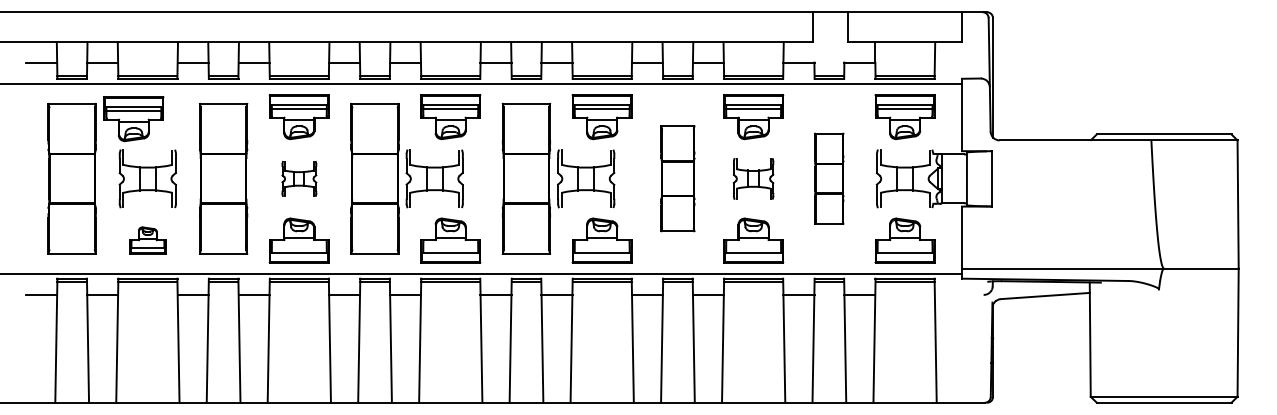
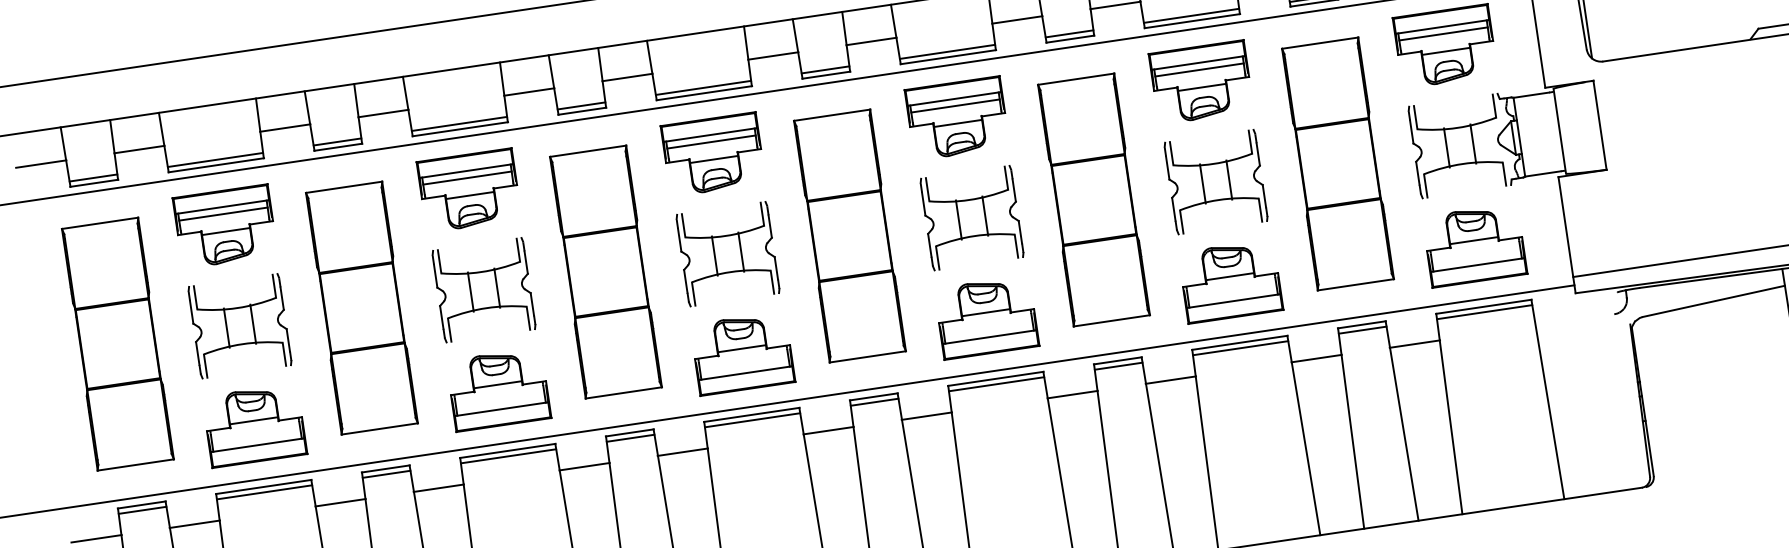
part: (133, 119) -> (224, 227), moved
part: (299, 178) -> (484, 289), size x1.67
part: (434, 178) -> (727, 253), moved
part: (586, 178) -> (972, 217), moved
part: (677, 178) -> (1093, 199), size x1.43
part: (753, 178) -> (1215, 181), size x1.43
part: (828, 178) -> (1336, 163), size x1.67
part: (147, 240) -> (254, 425), size x1.67

